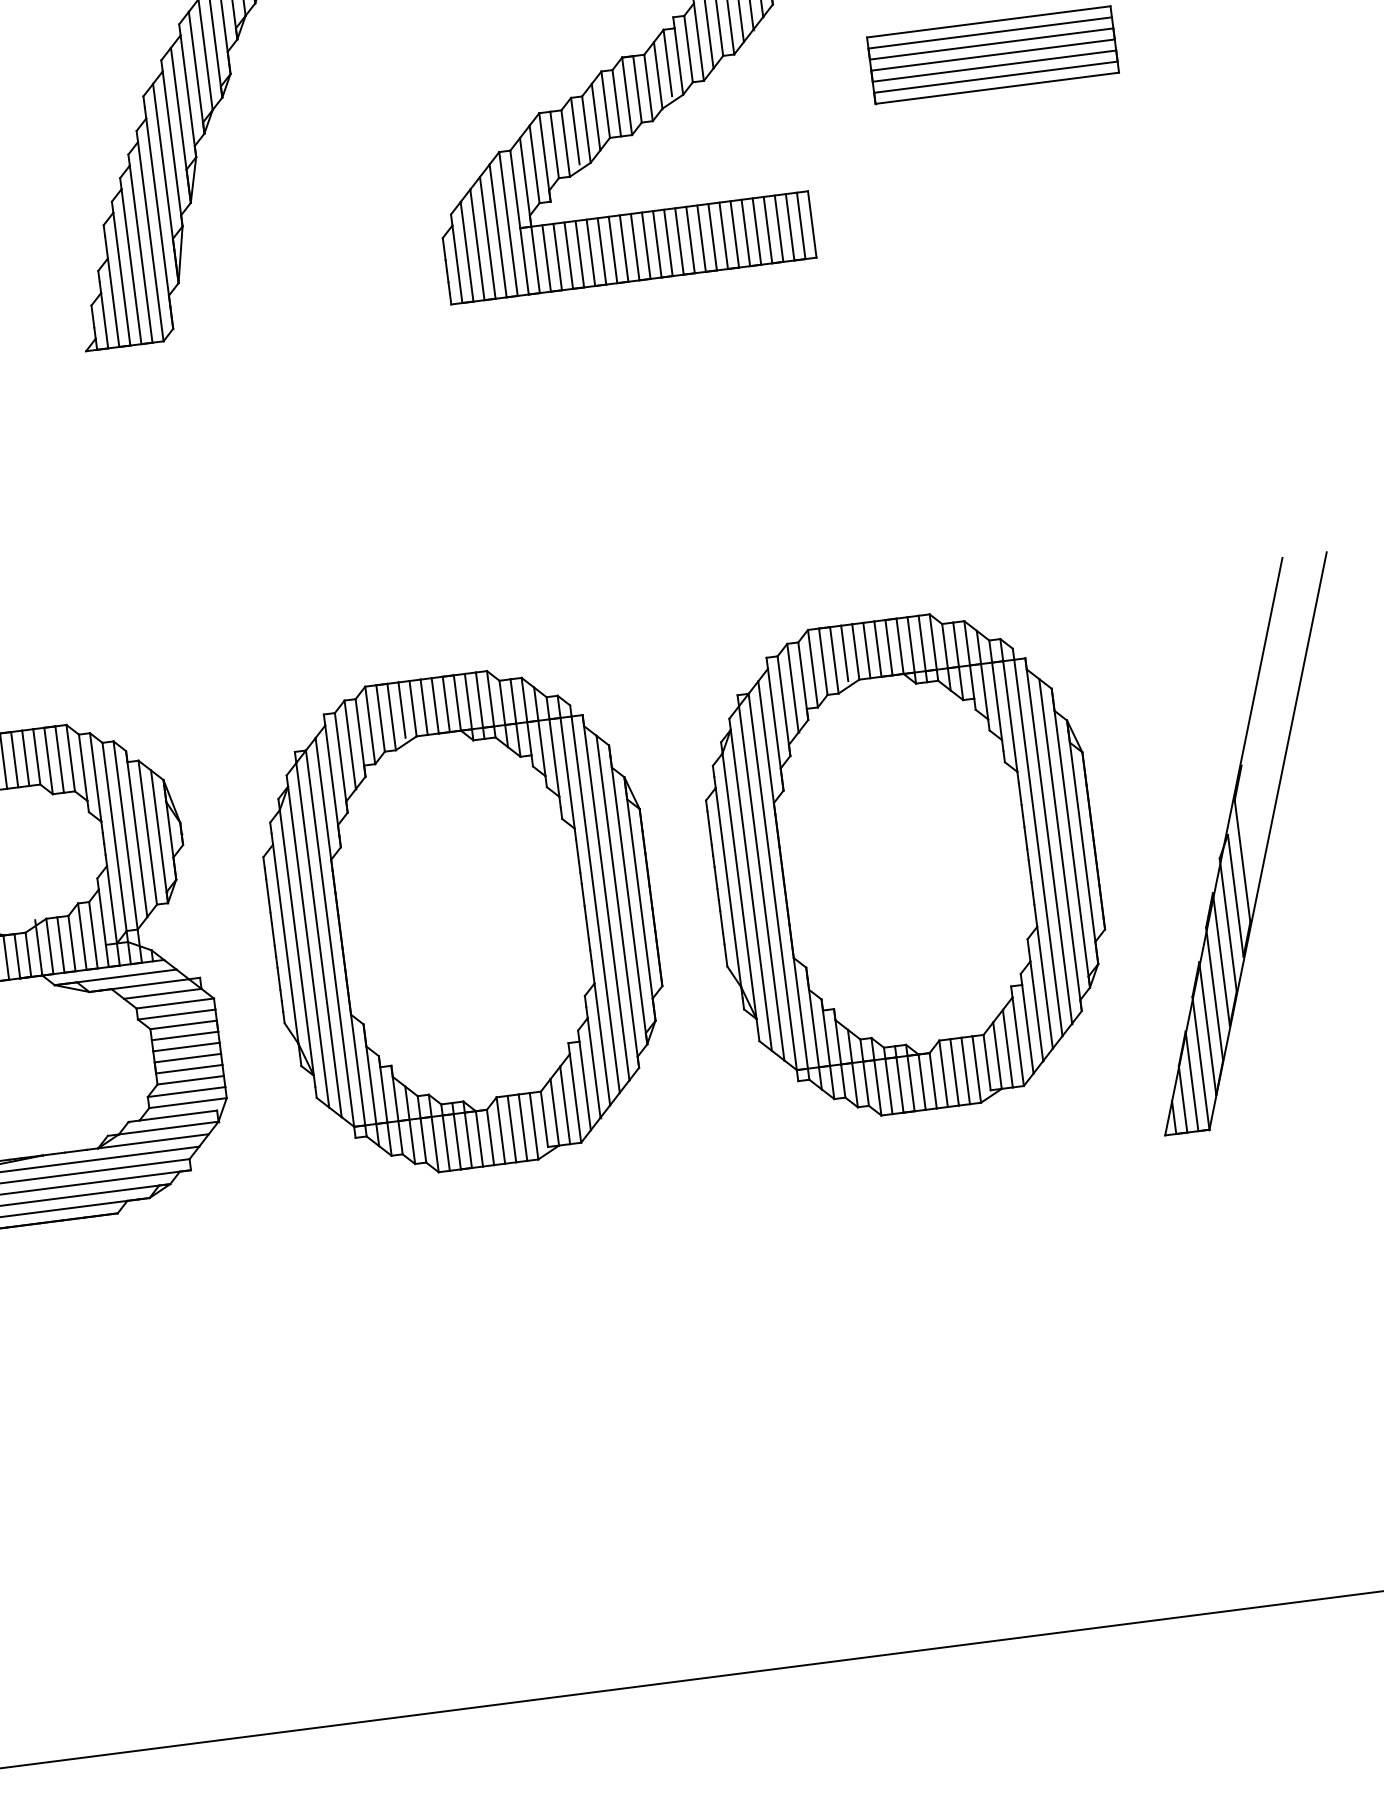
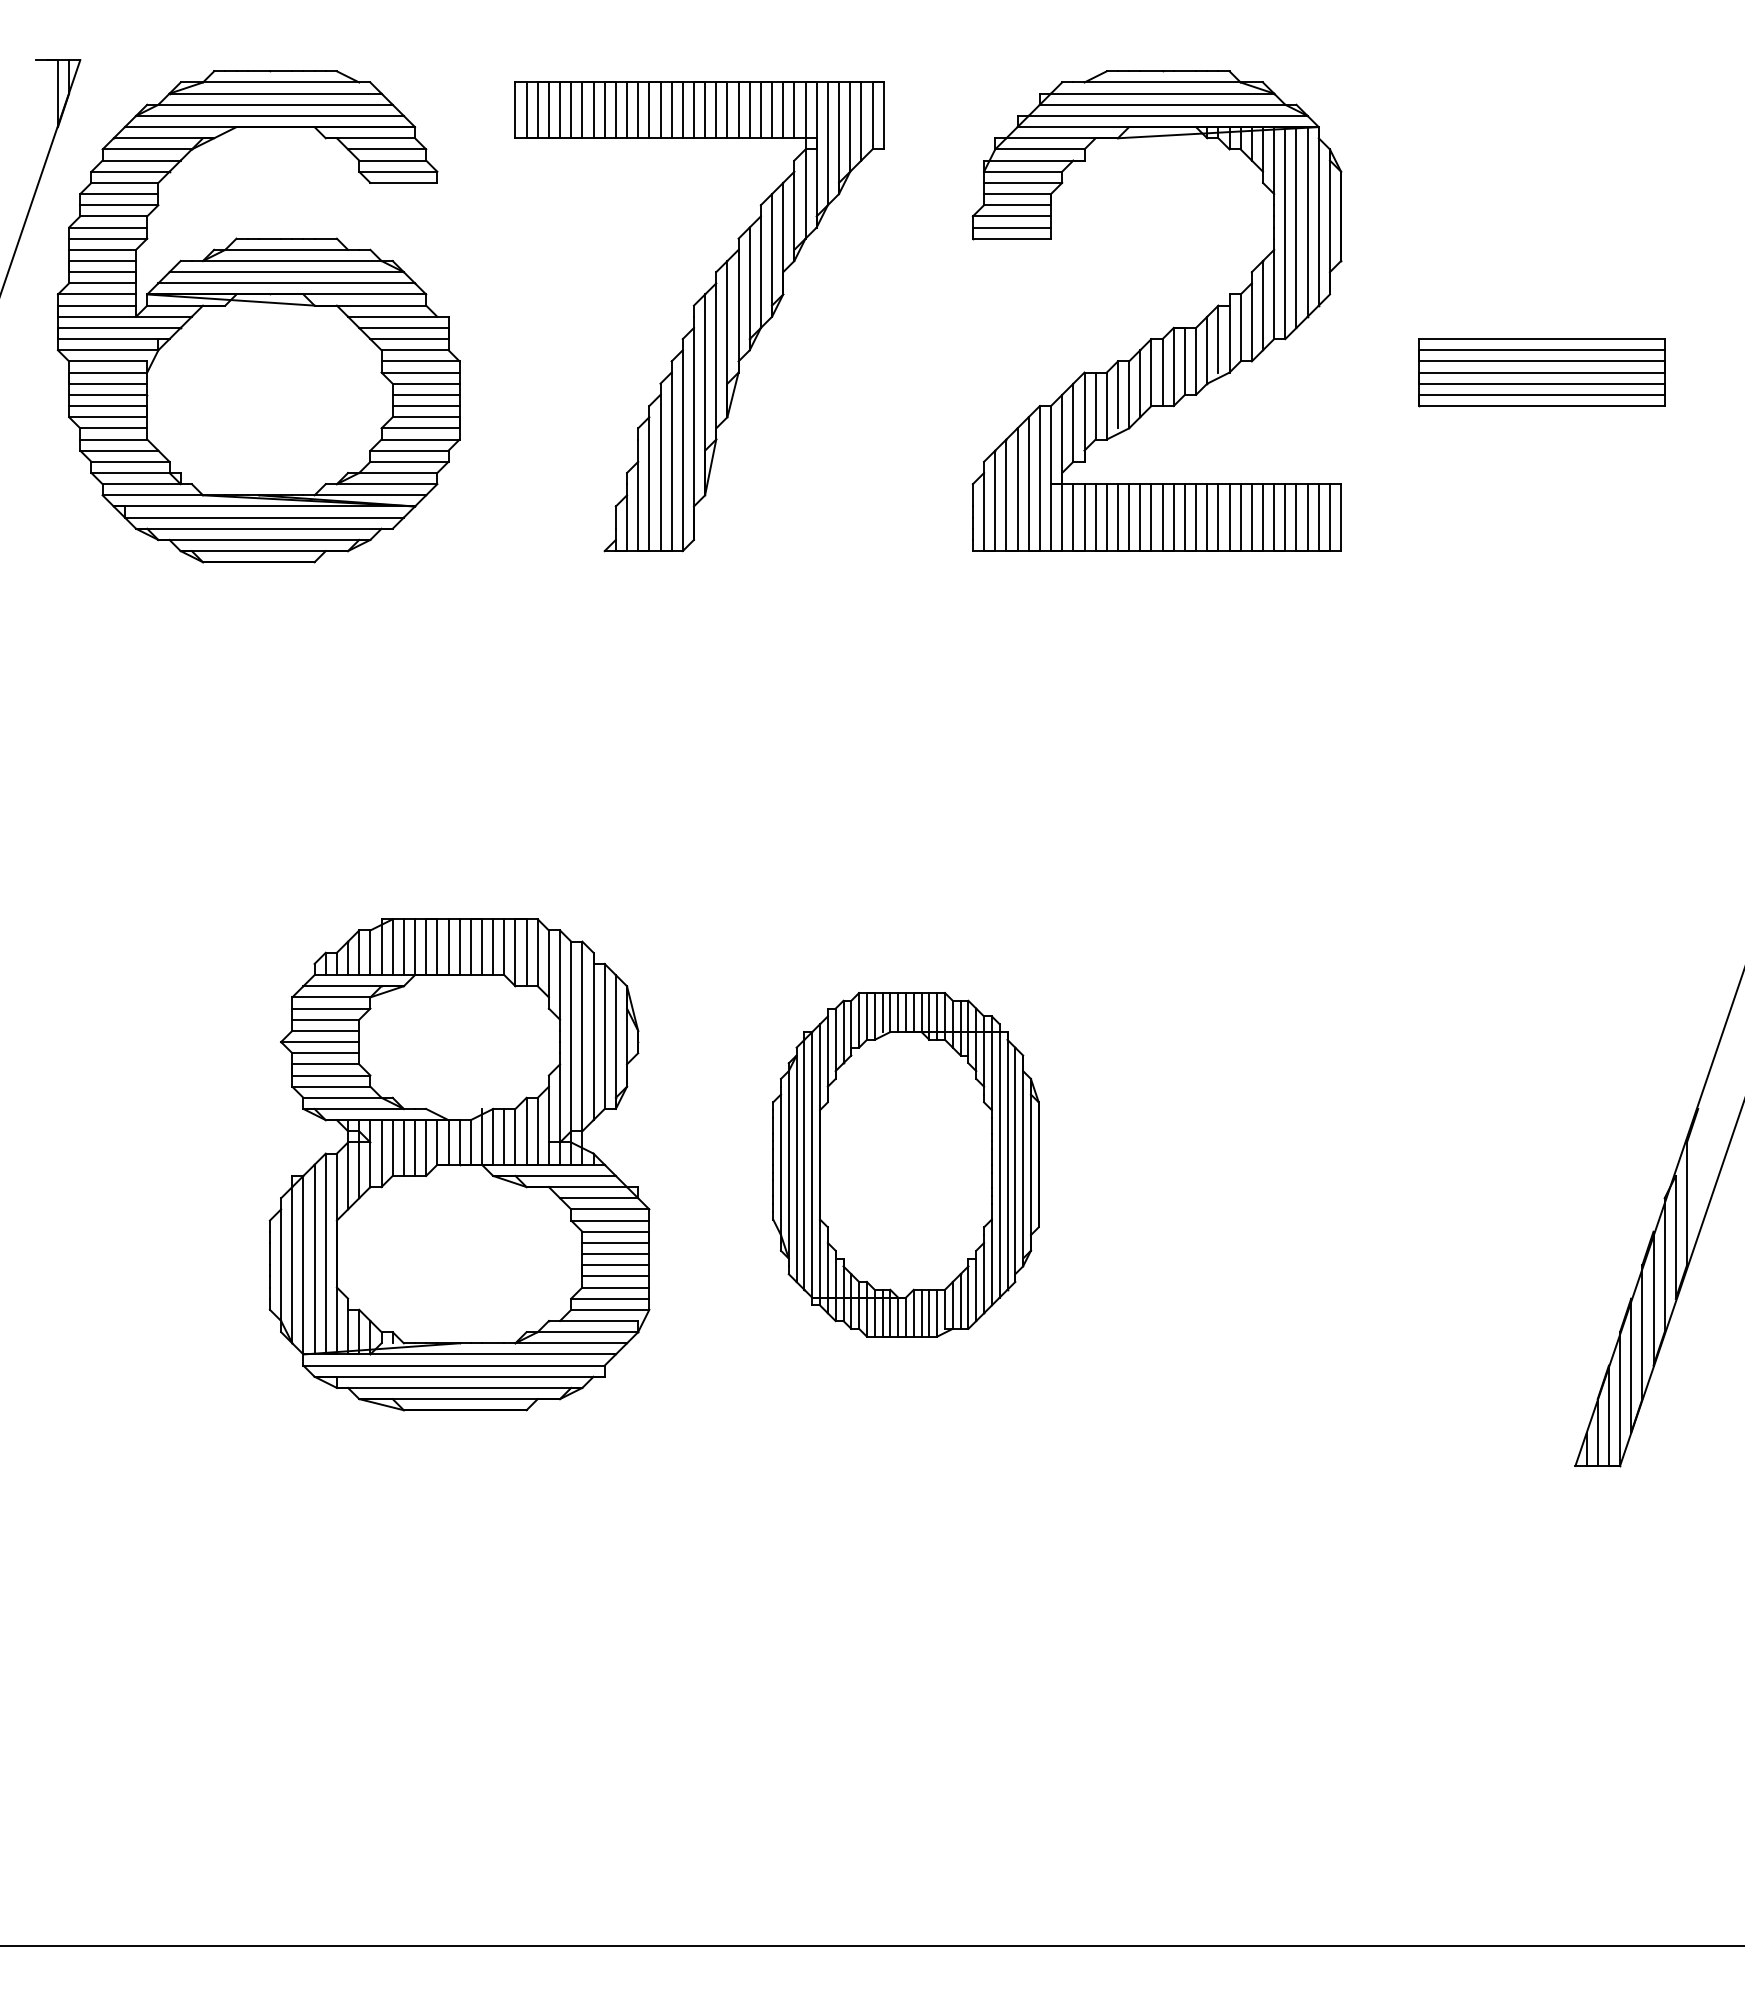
part: (905, 864) -> (1352, 1164), removed
part: (462, 921) -> (905, 1164), size x0.7

